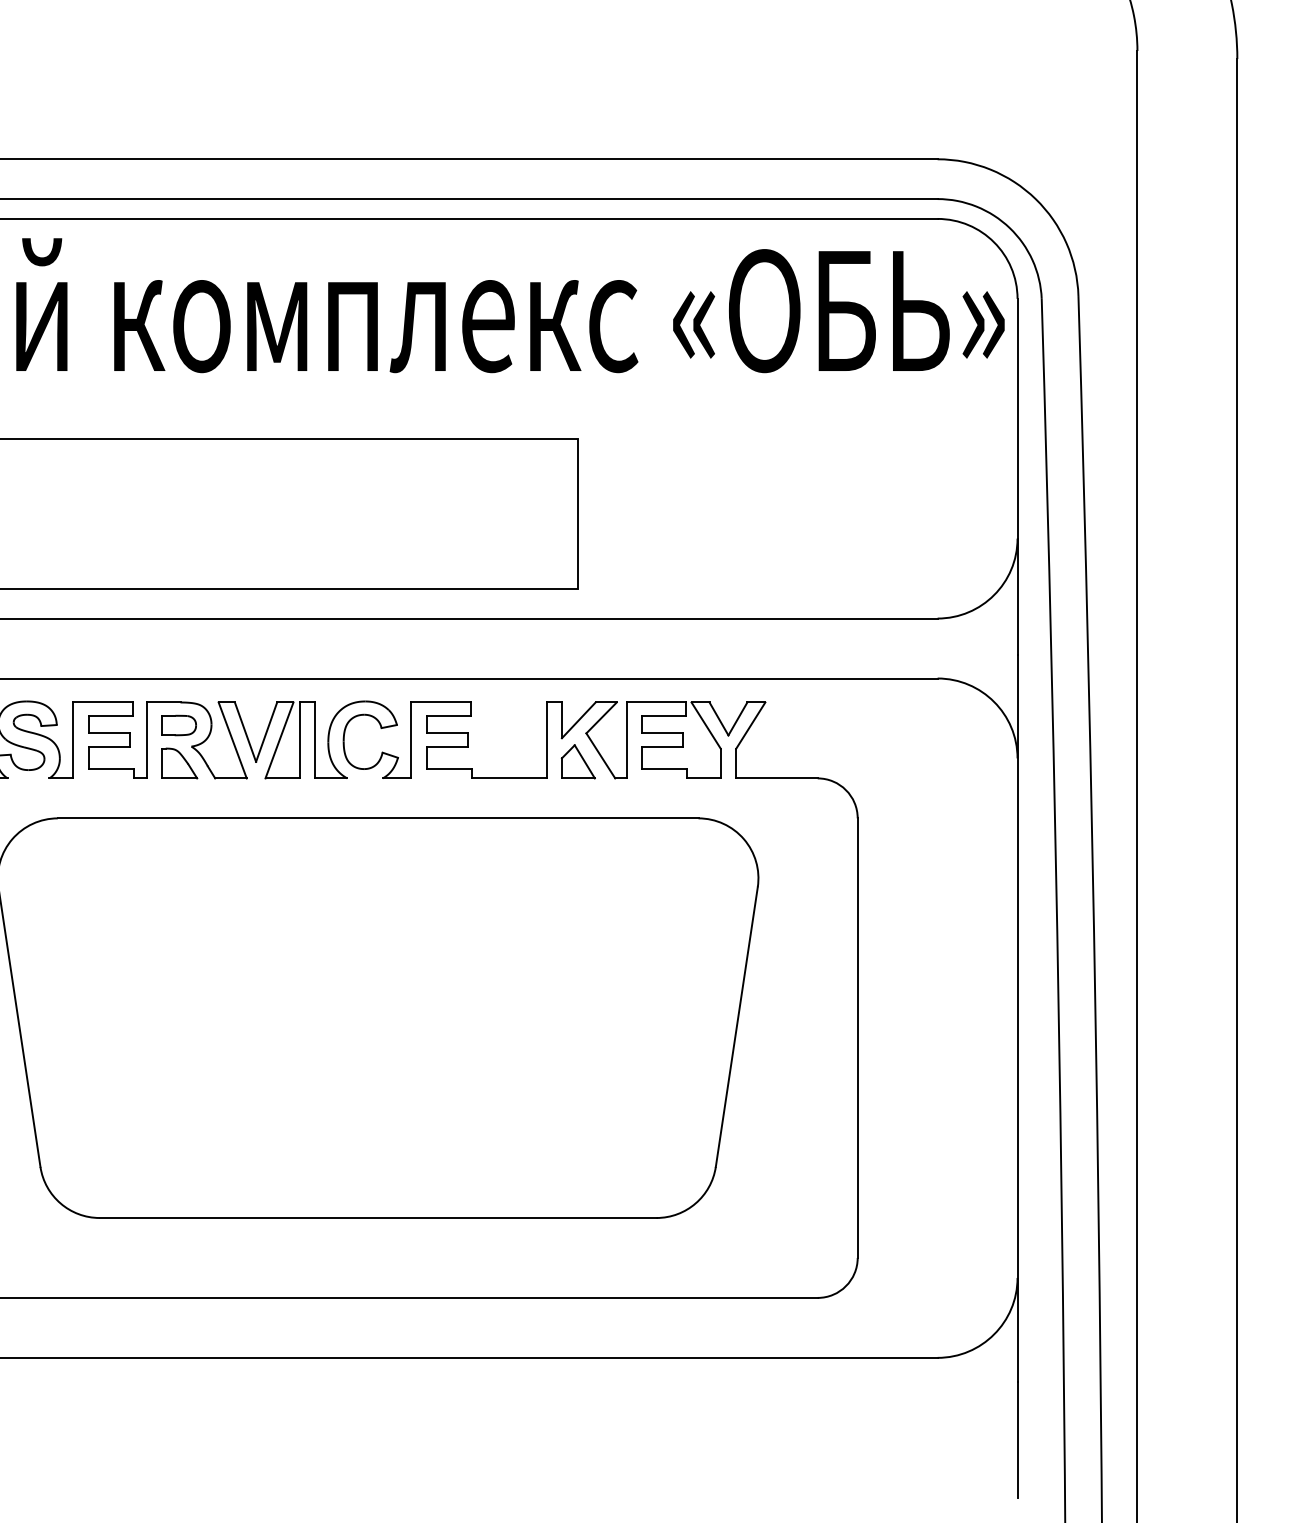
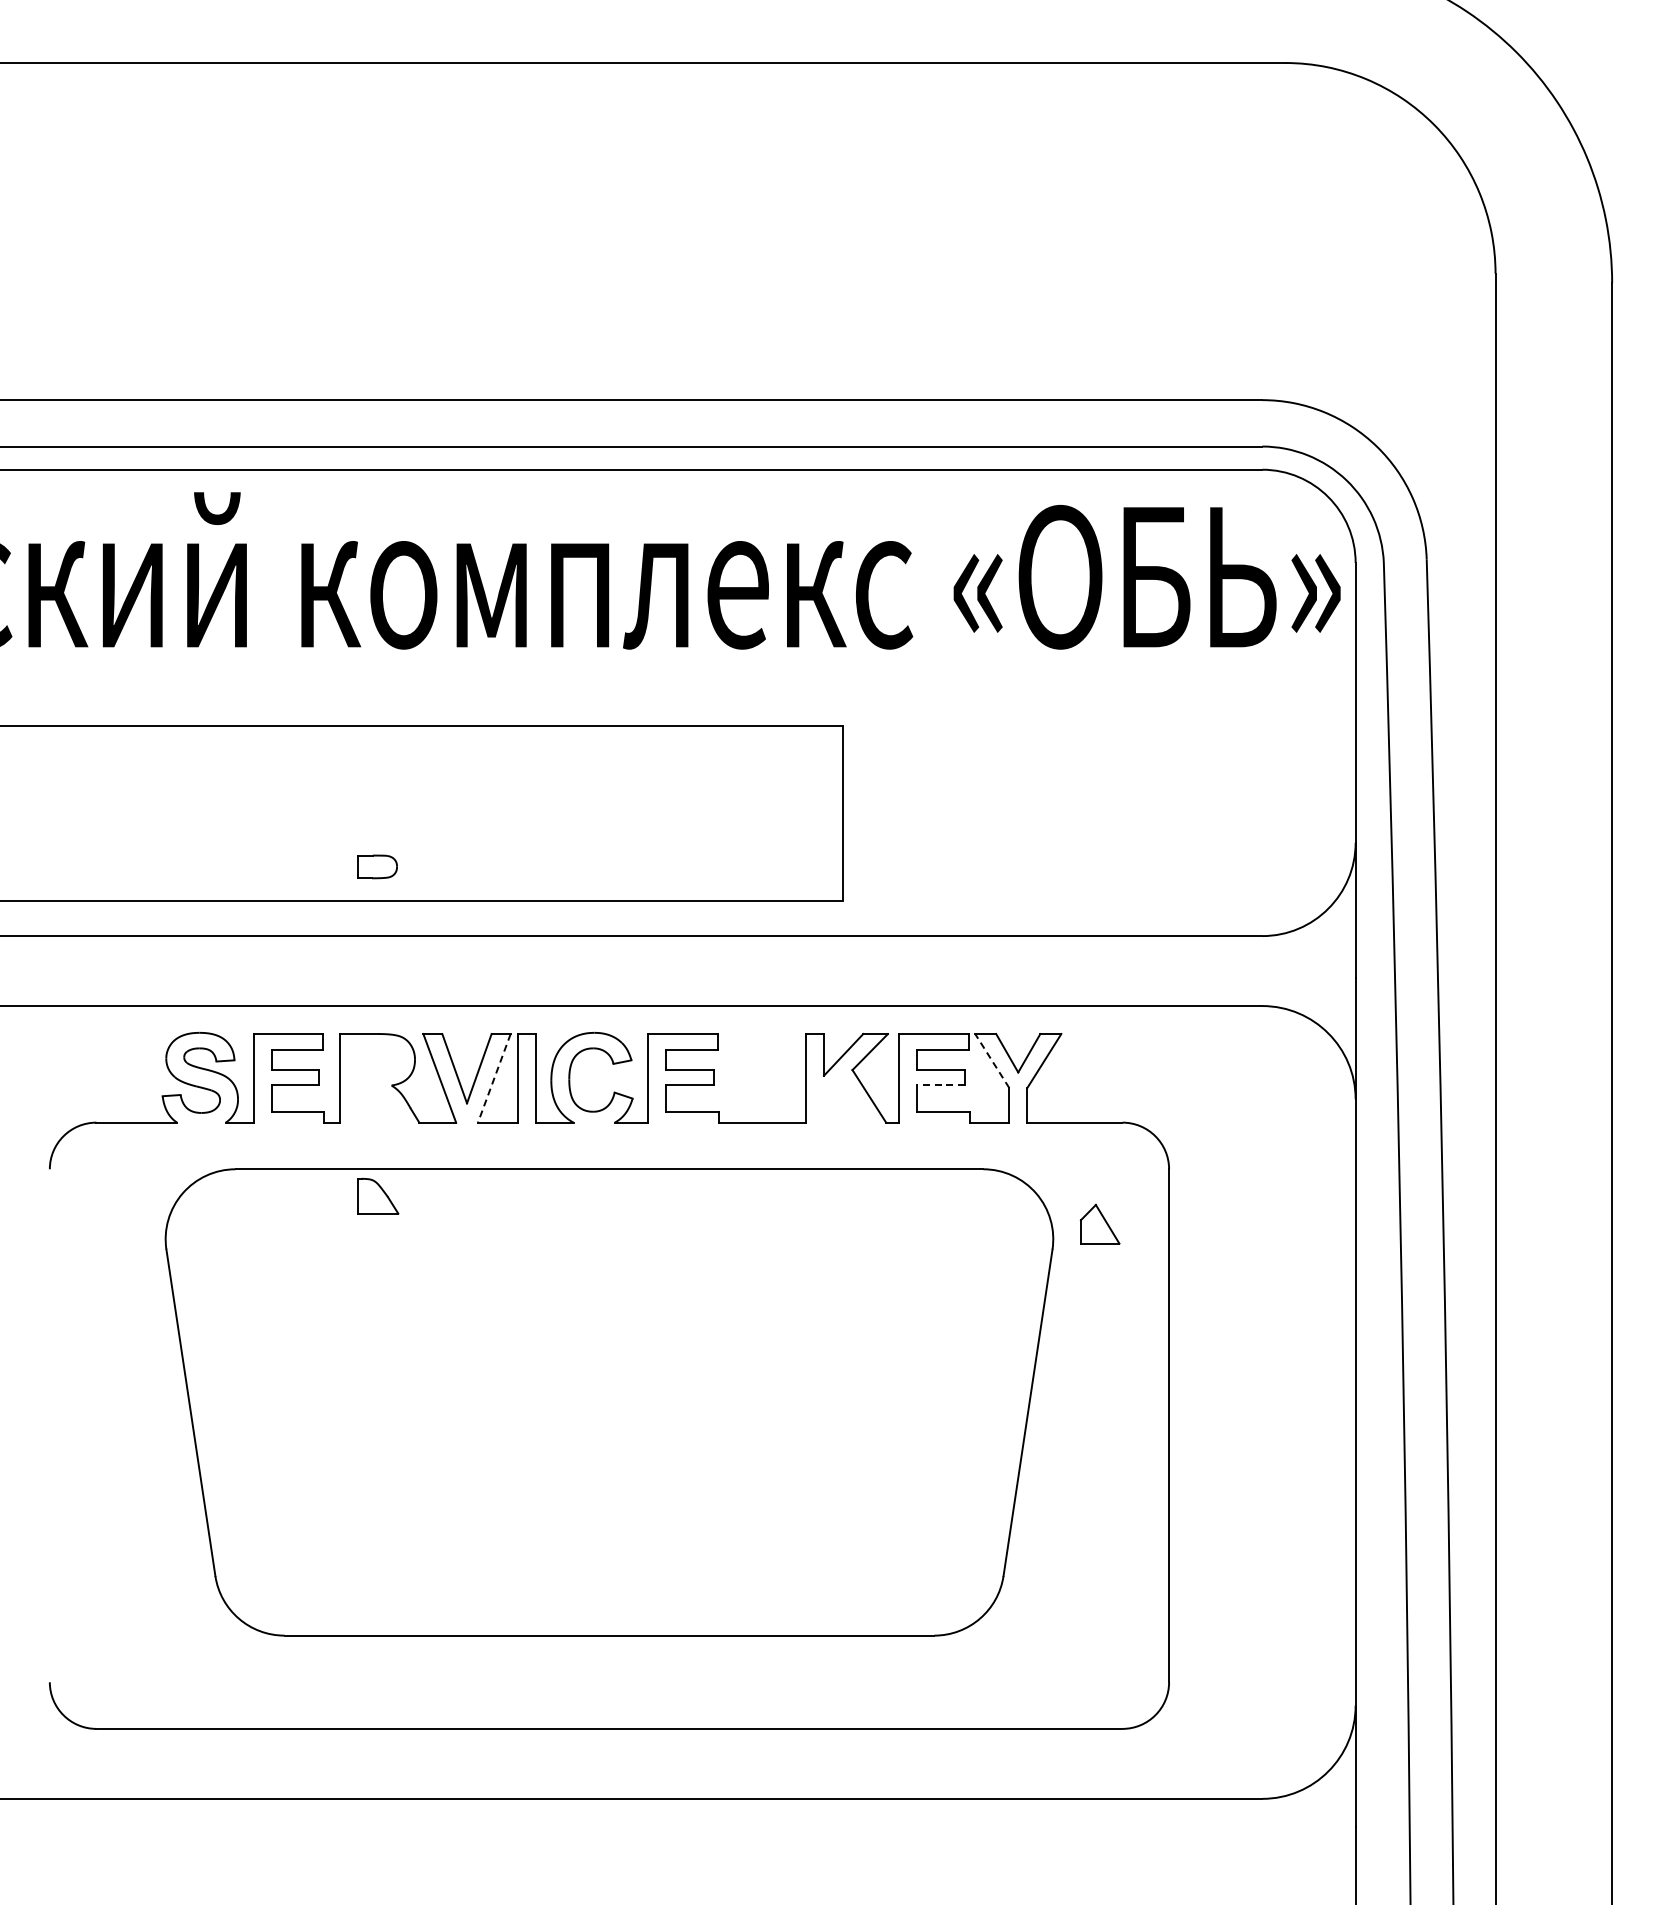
part: (179, 725) -> (377, 866), moved
line: (706, 726) -> (992, 1061), solid -> dashed
line: (279, 740) -> (494, 1078), solid -> dashed
line: (662, 746) -> (941, 1085), solid -> dashed
part: (577, 761) -> (1099, 1223), moved
part: (180, 763) -> (378, 1196), moved

